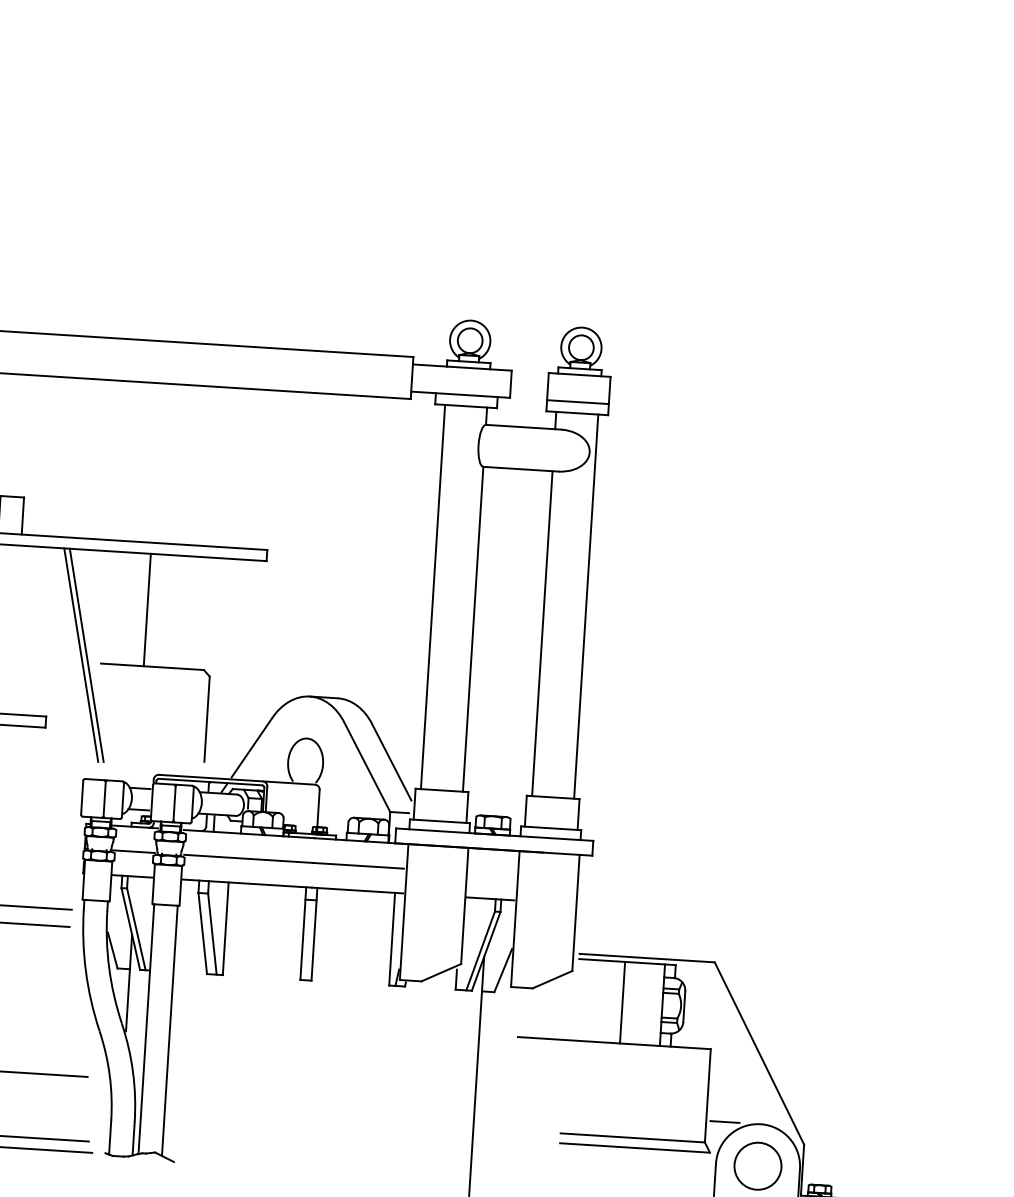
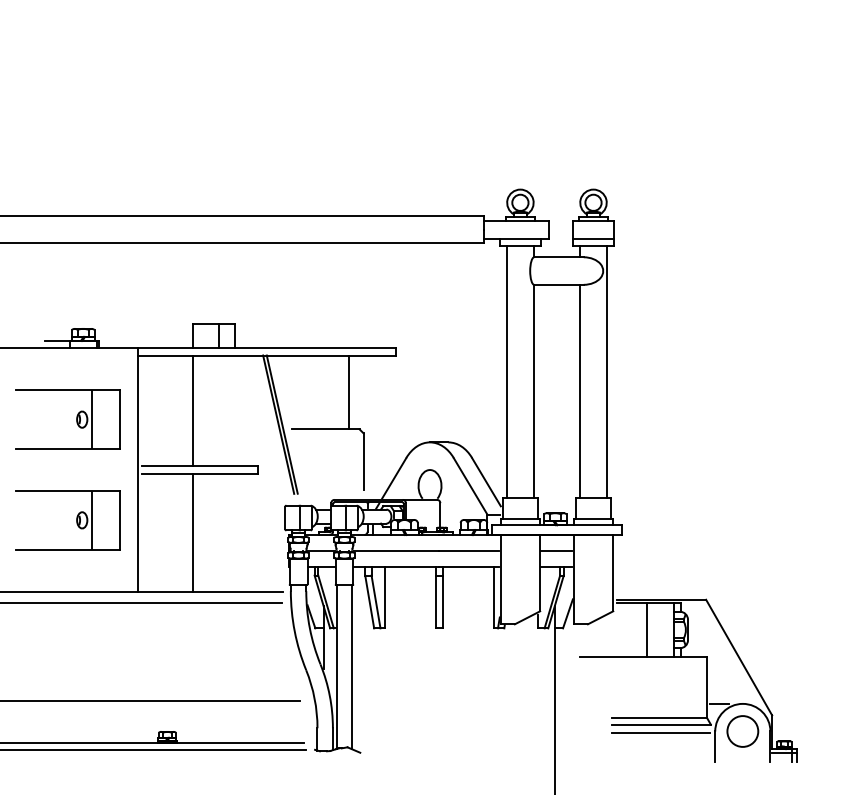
line: (147, 610) -> (349, 392), moved
line: (491, 874) -> (556, 551), added
line: (634, 1159) -> (661, 732), added

